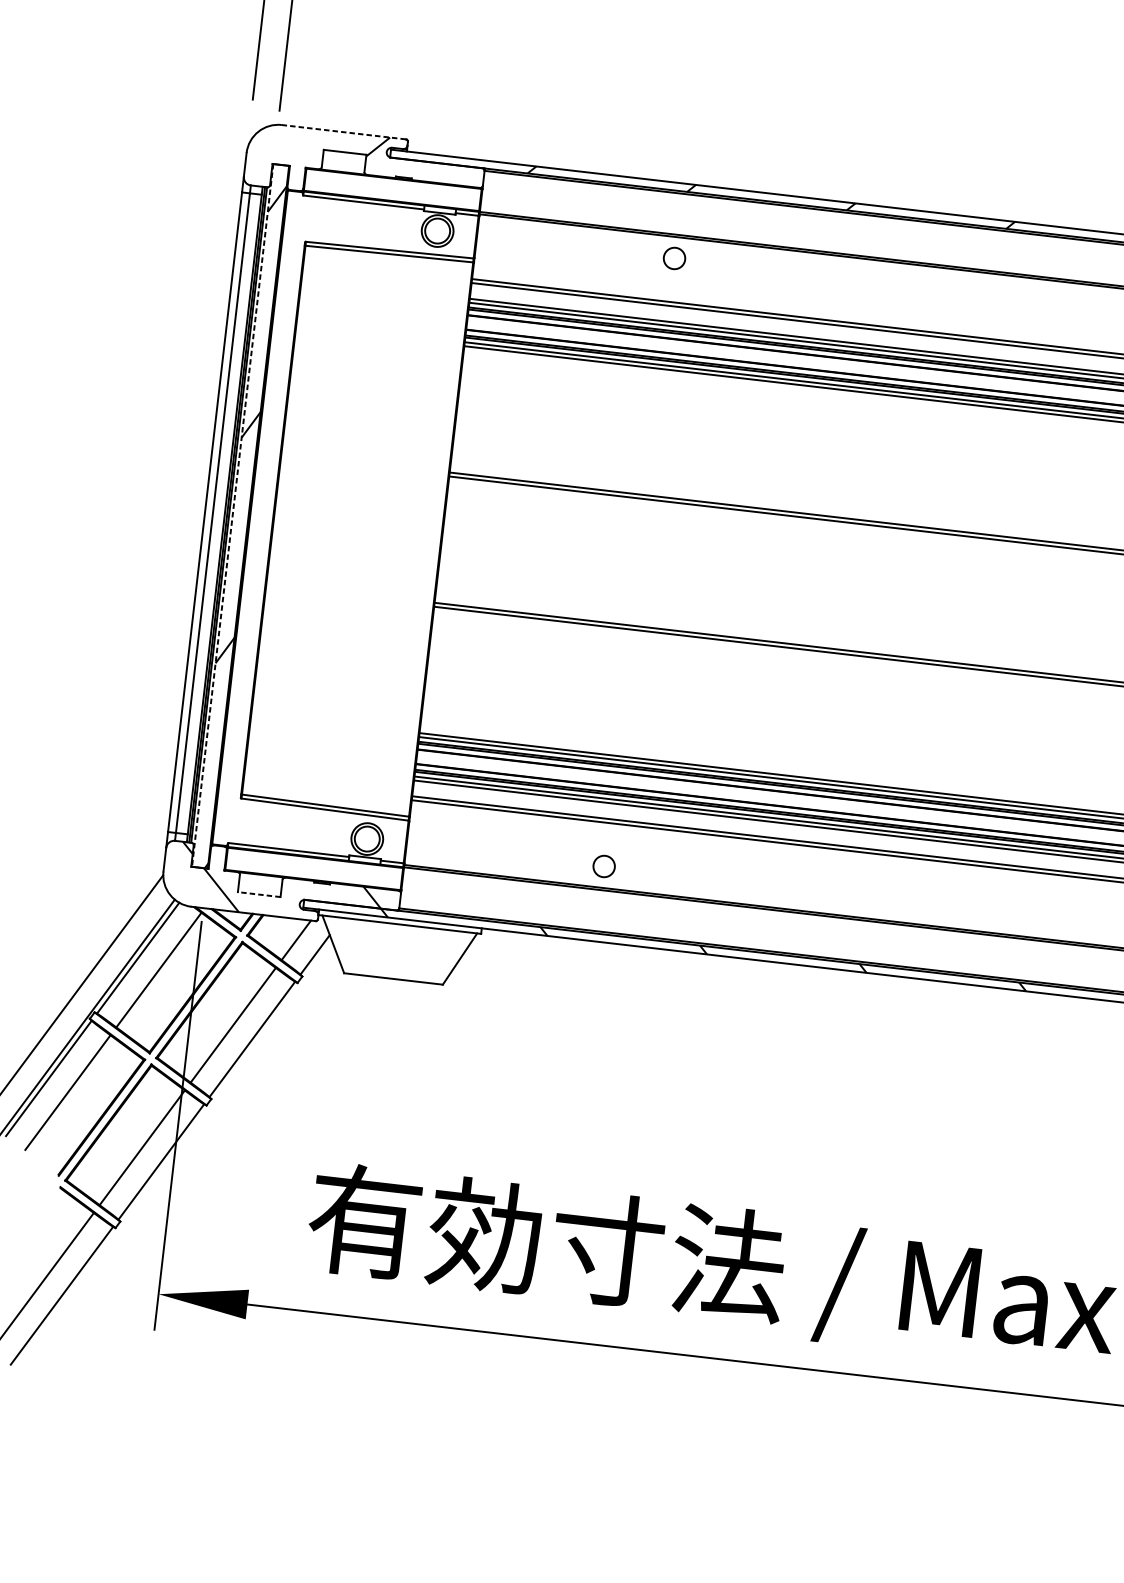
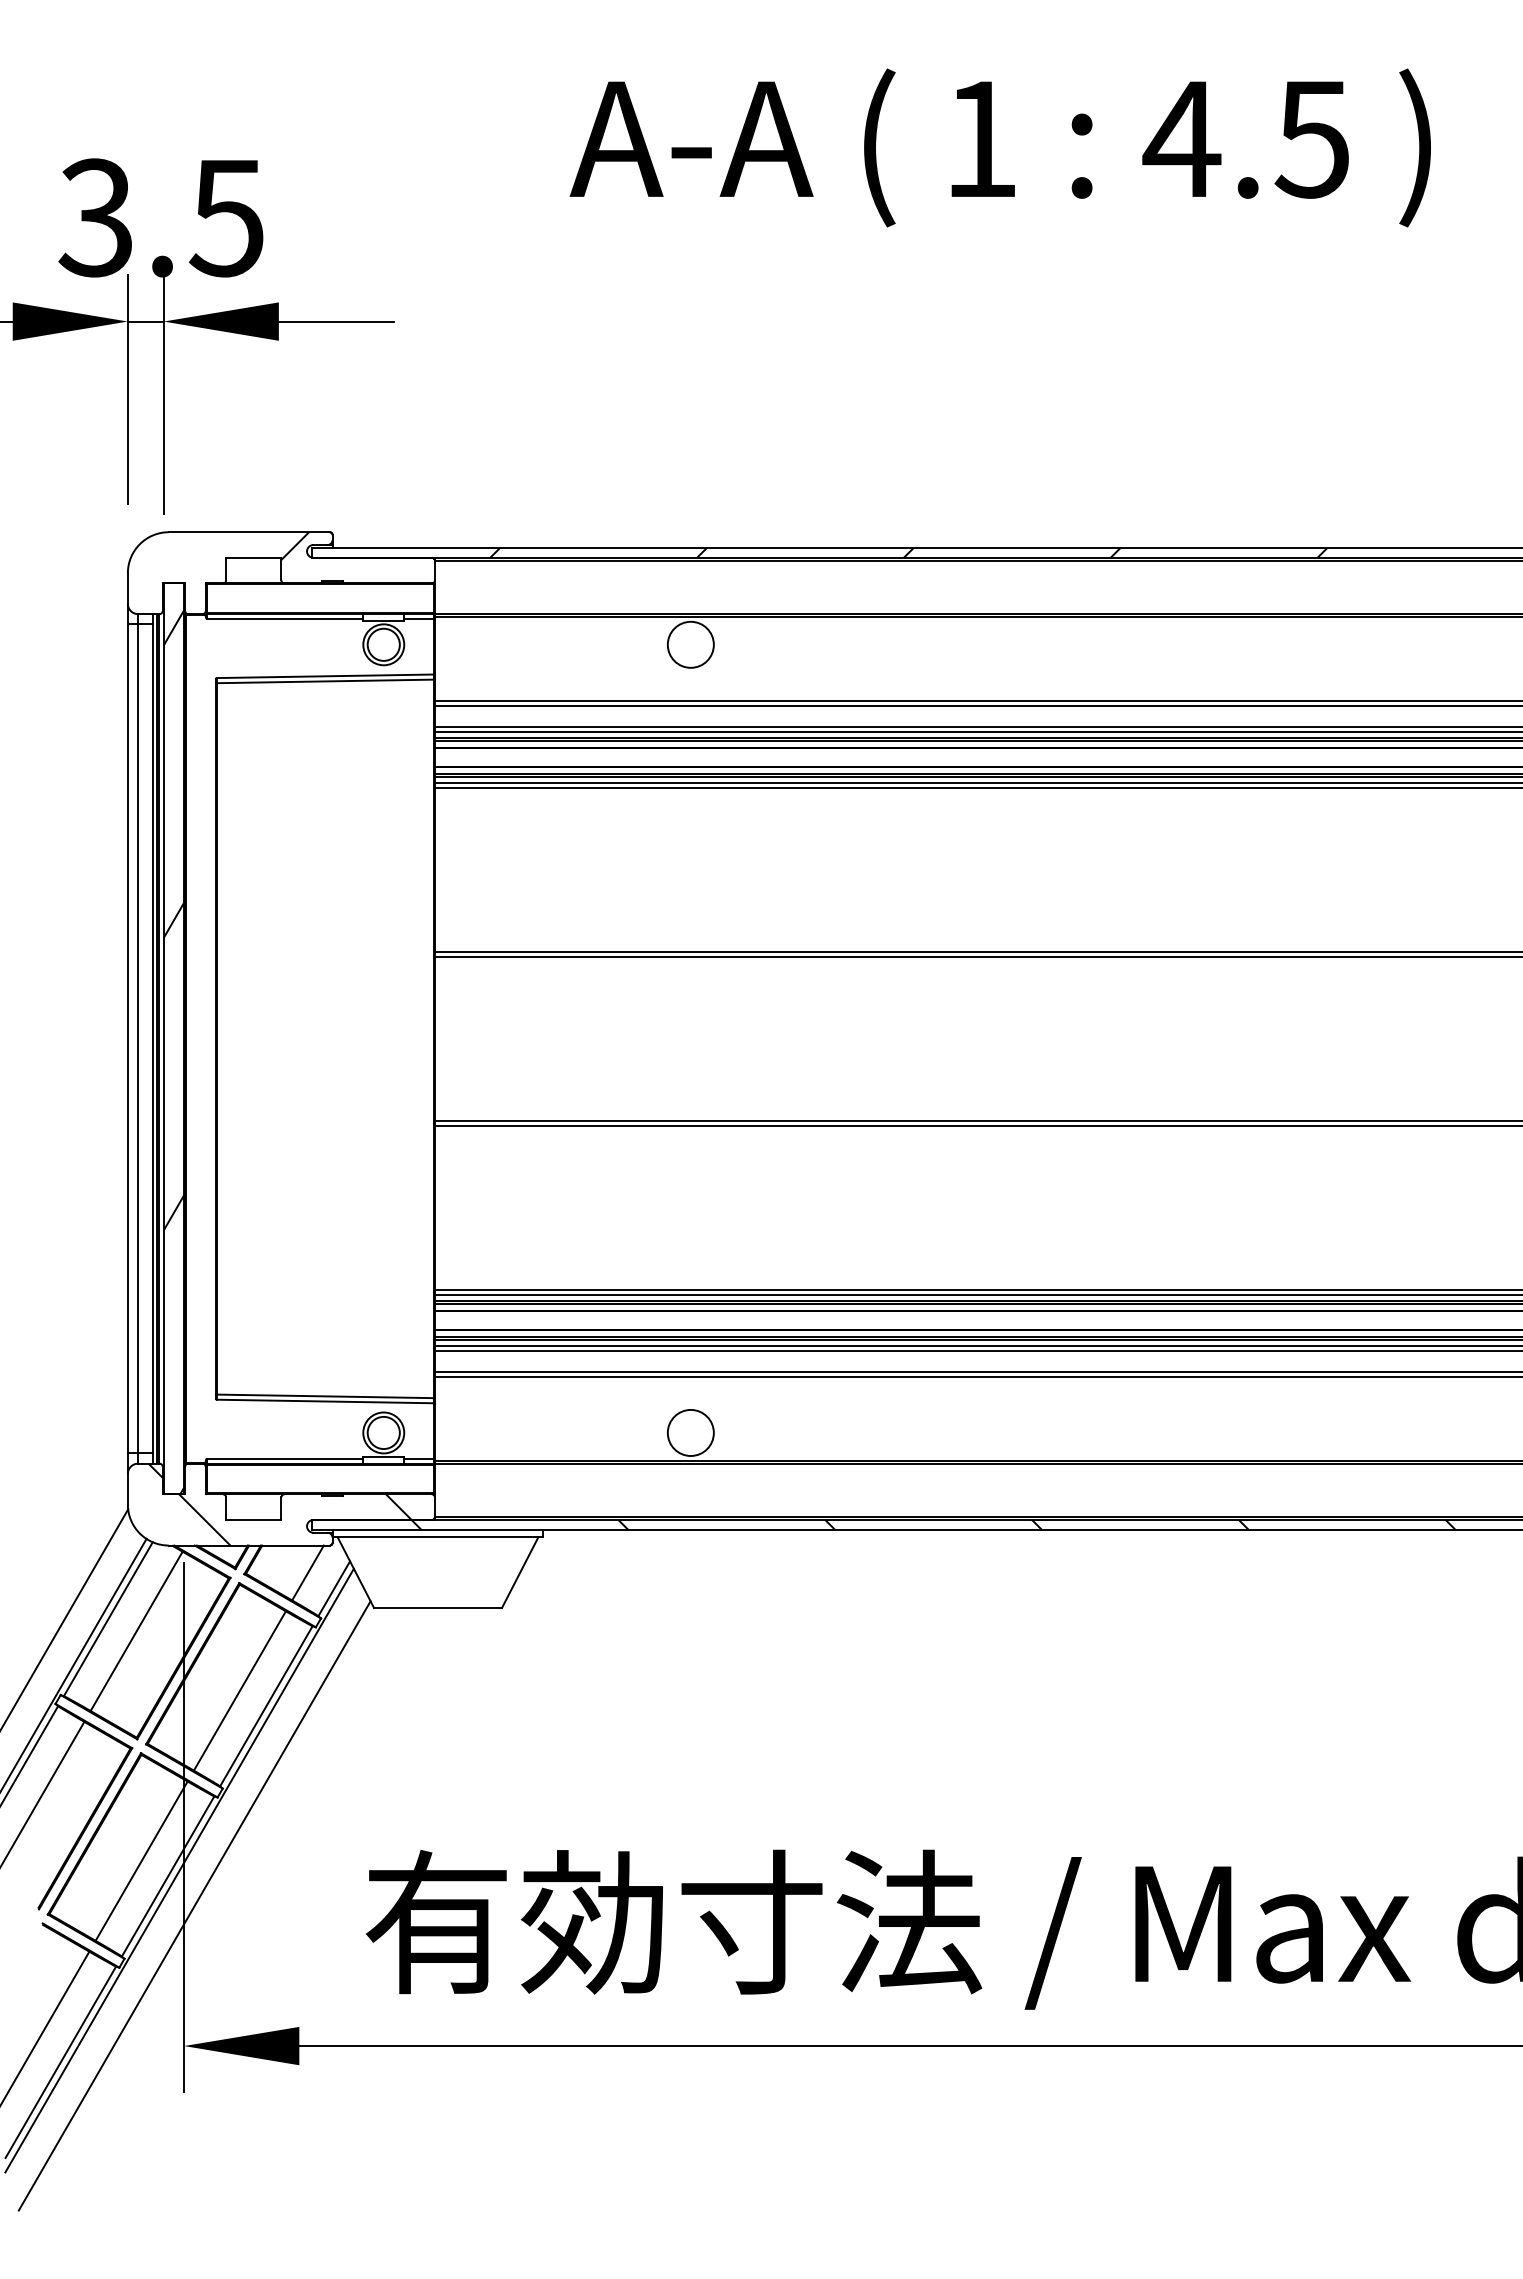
line: (343, 132) -> (248, 532), dashed -> solid
circle: (674, 258) -> (690, 644), size x1.67
line: (232, 515) -> (163, 1039), dashed -> solid
circle: (603, 866) -> (690, 1432), size x1.67
line: (259, 894) -> (253, 1519), dashed -> solid
line: (170, 1158) -> (179, 1870), added
line: (179, 1186) -> (194, 1905), added

